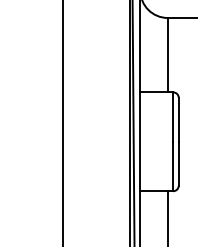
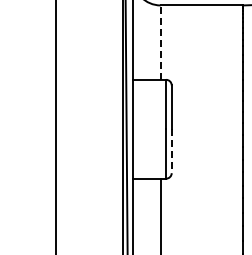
line: (167, 55) -> (160, 42), solid -> dashed
line: (178, 164) -> (171, 151), solid -> dashed

